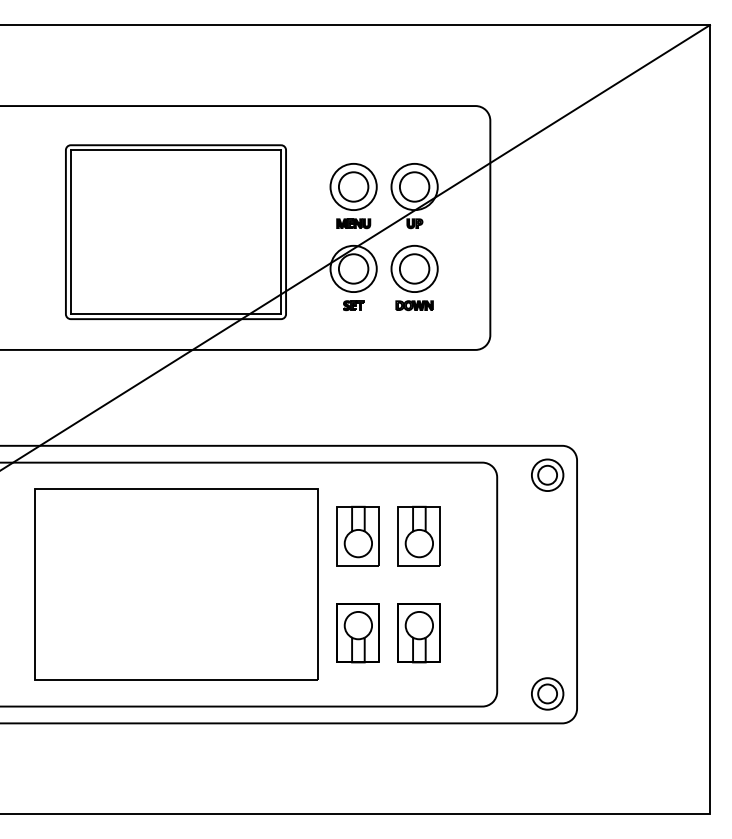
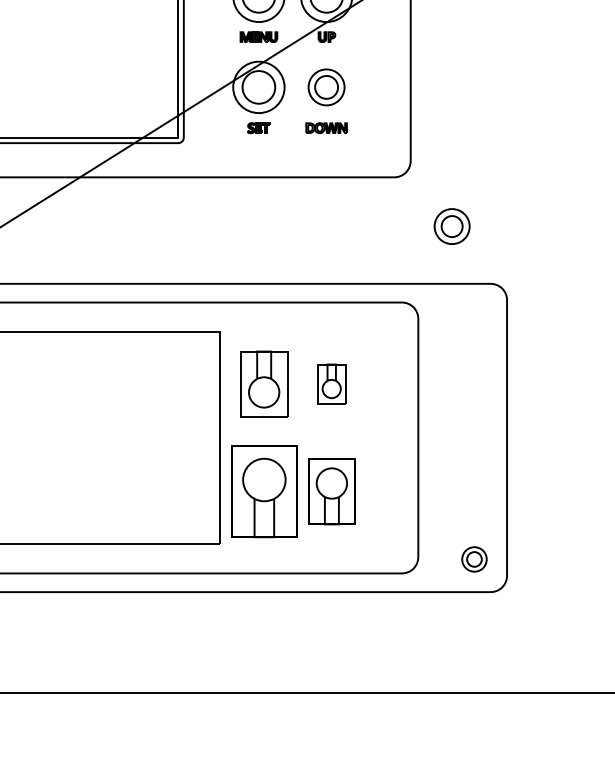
part: (414, 268) -> (326, 86), size x0.7
part: (547, 474) -> (451, 225), moved
part: (418, 535) -> (330, 383), size x0.6
part: (357, 633) -> (263, 492), size x1.4
part: (547, 693) -> (474, 558), size x0.7

